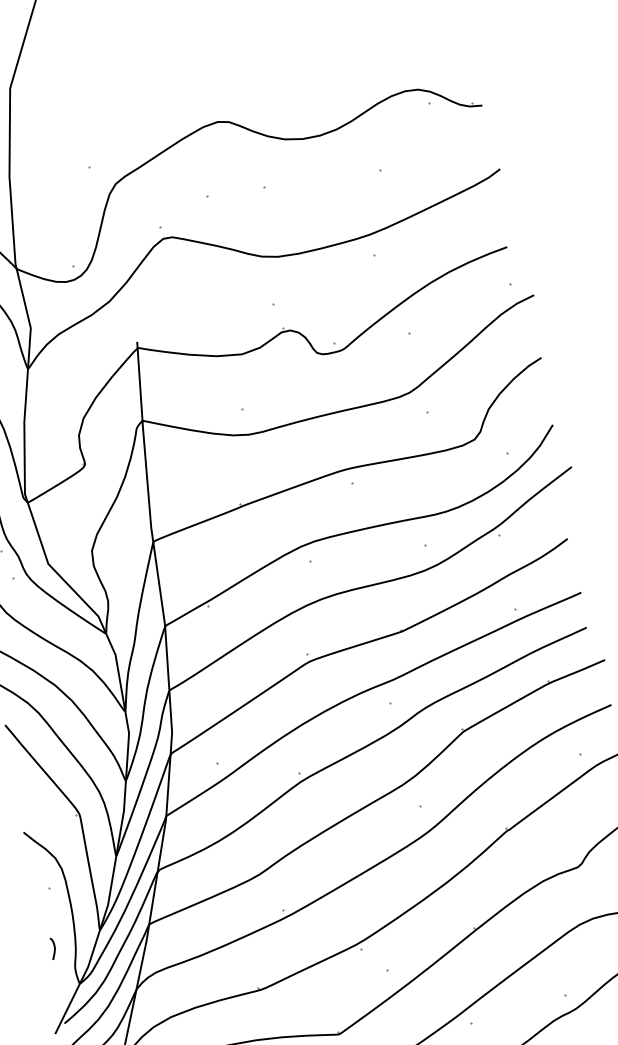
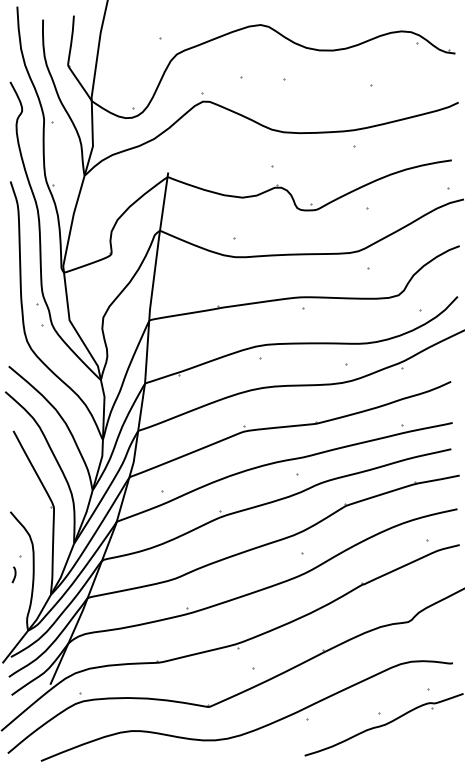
curve: (53, 948) -> (14, 574), moved

